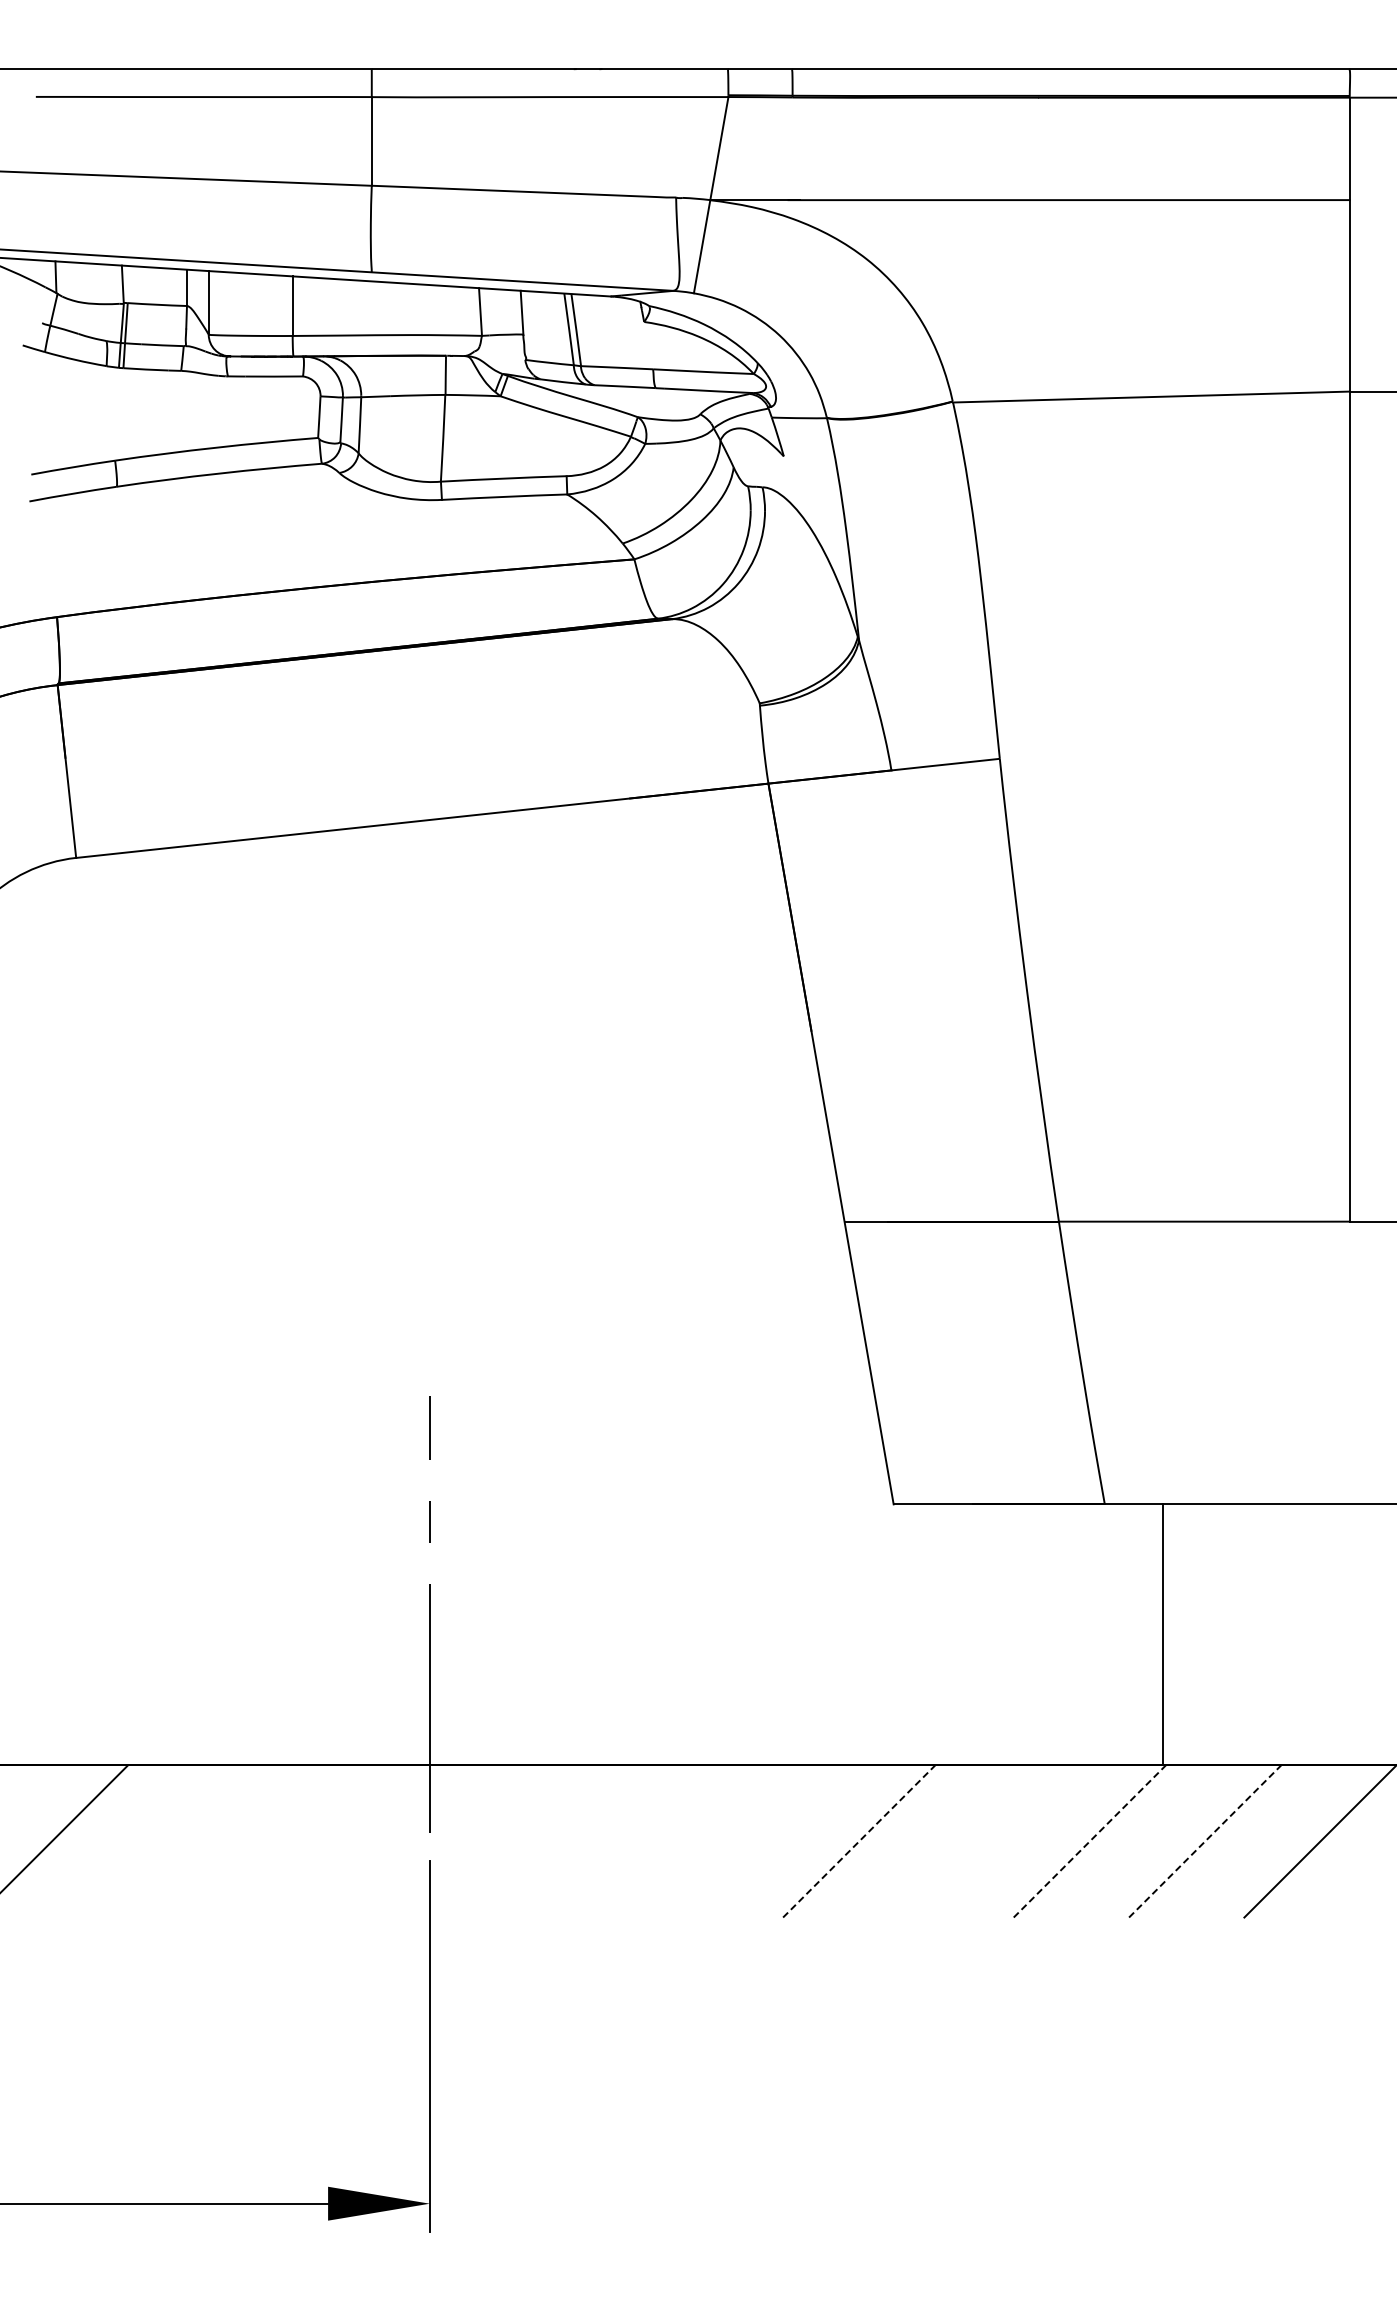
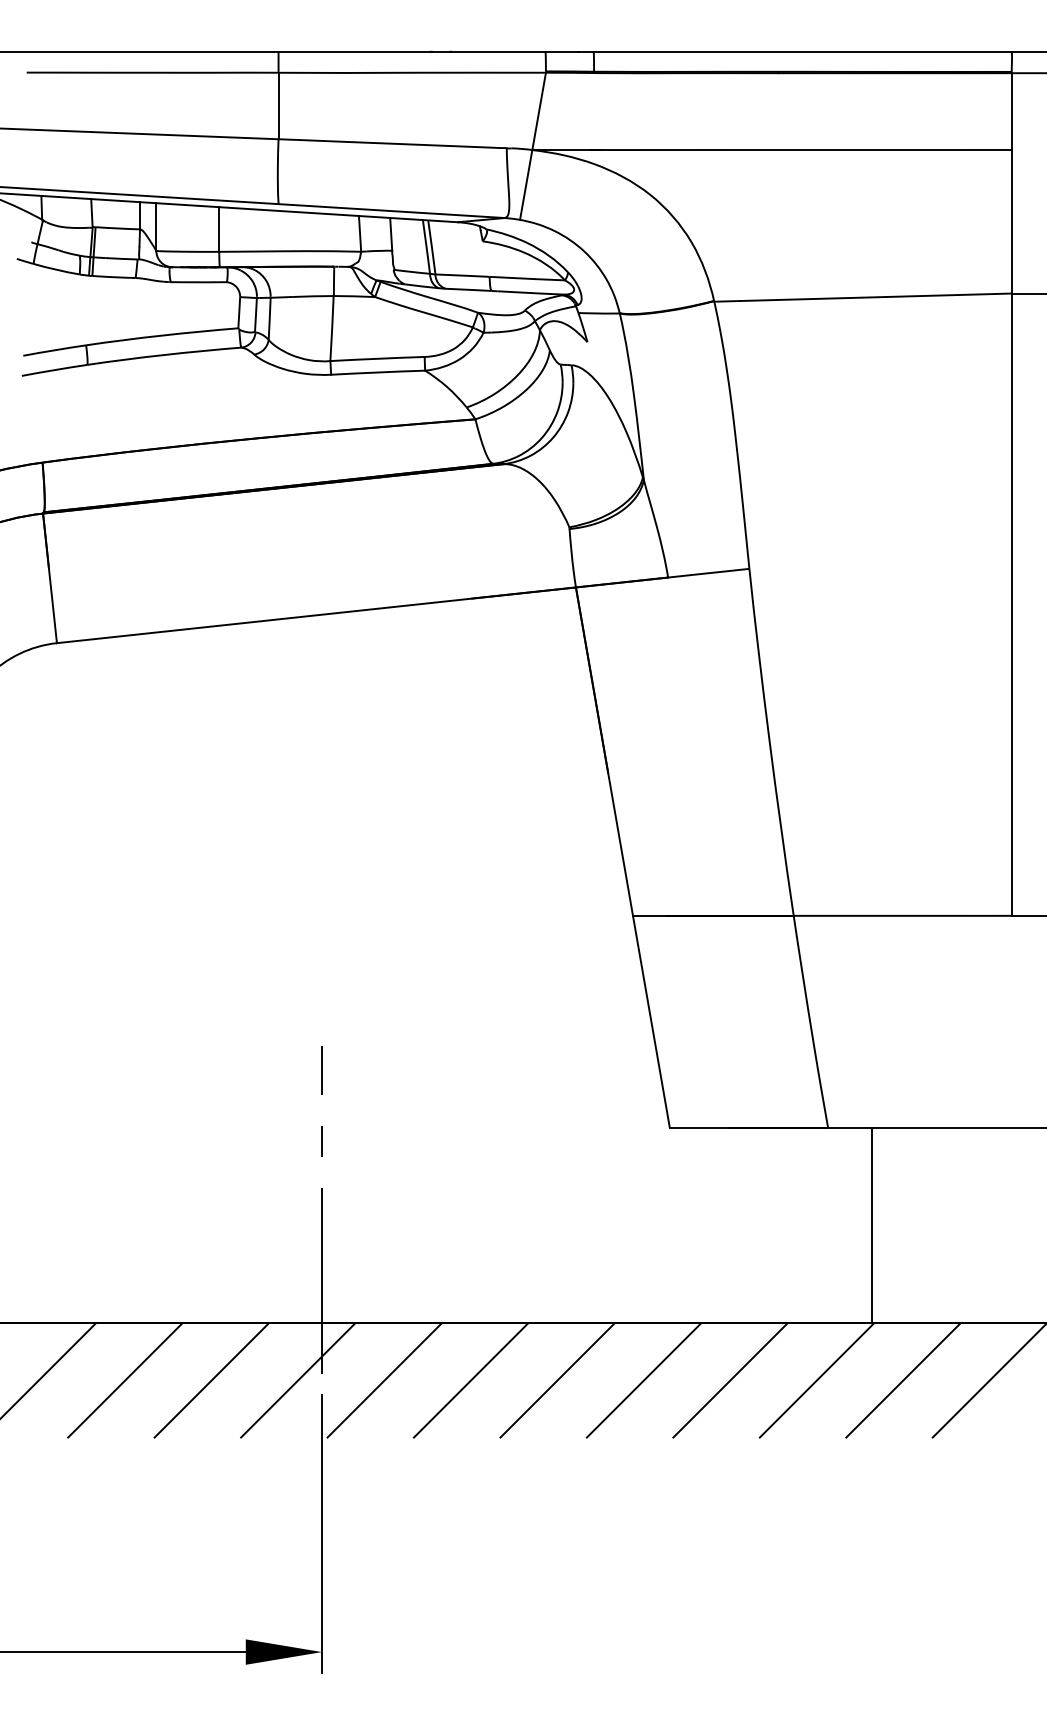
line: (167, 1841) -> (125, 1380), added
line: (282, 1841) -> (211, 1380), added
line: (397, 1841) -> (297, 1380), added
line: (513, 1841) -> (384, 1380), added
line: (628, 1841) -> (471, 1380), added
line: (743, 1841) -> (557, 1380), added
line: (859, 1841) -> (644, 1380), dashed -> solid
line: (974, 1841) -> (730, 1380), added
line: (1089, 1841) -> (816, 1380), dashed -> solid
line: (1205, 1841) -> (903, 1380), dashed -> solid

